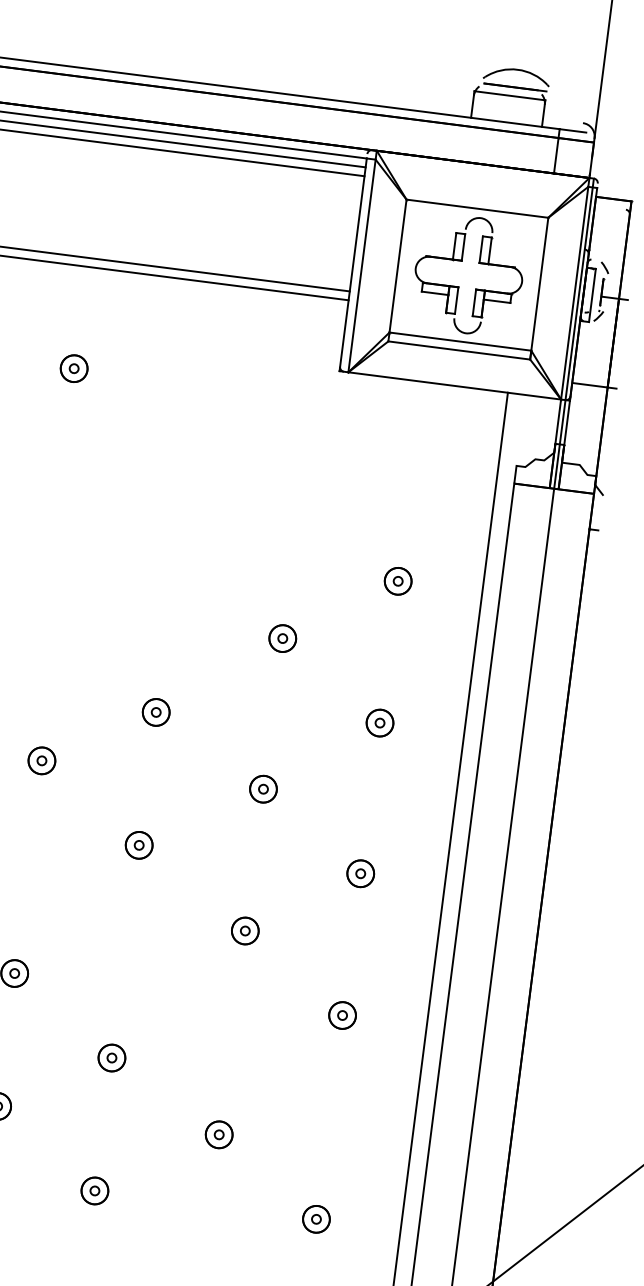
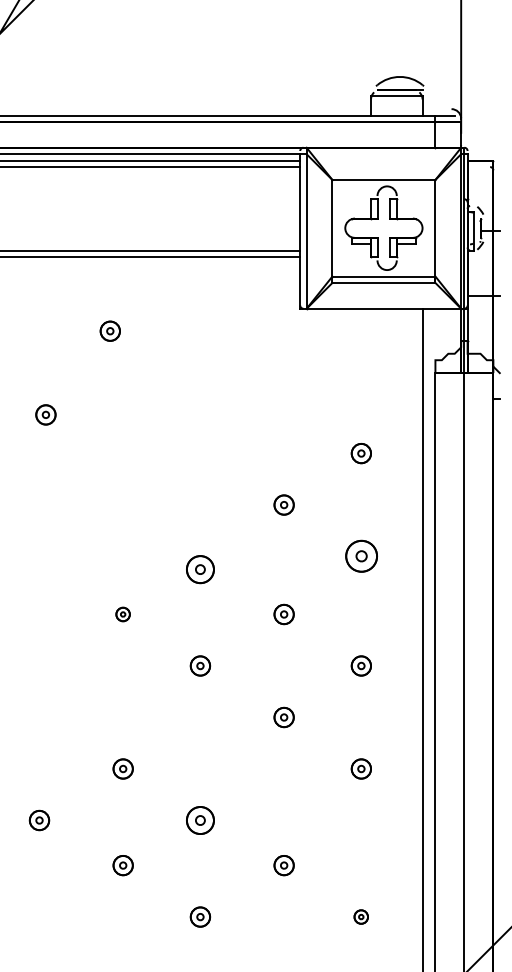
part: (156, 711) -> (200, 568), size x1.4
part: (378, 722) -> (360, 556), size x1.6
part: (40, 760) -> (122, 614), size x0.7
part: (112, 1058) -> (200, 820), size x1.4
part: (315, 1218) -> (360, 916), size x0.7

